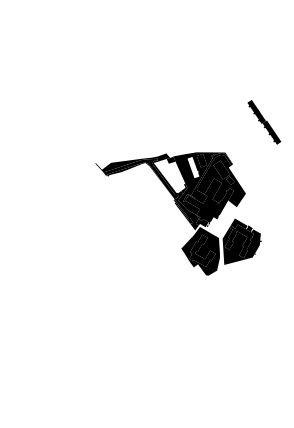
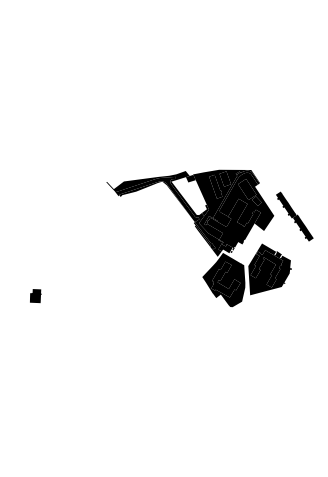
part: (264, 122) -> (294, 216), moved
fill: (193, 167) -> (215, 186), added
part: (31, 265) -> (35, 295), added

